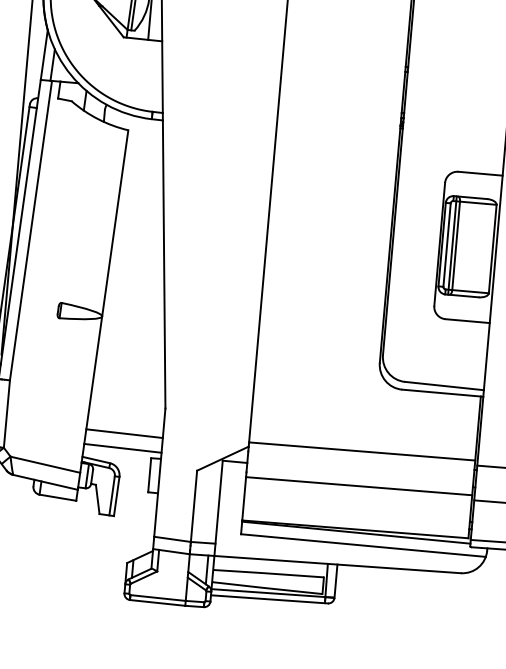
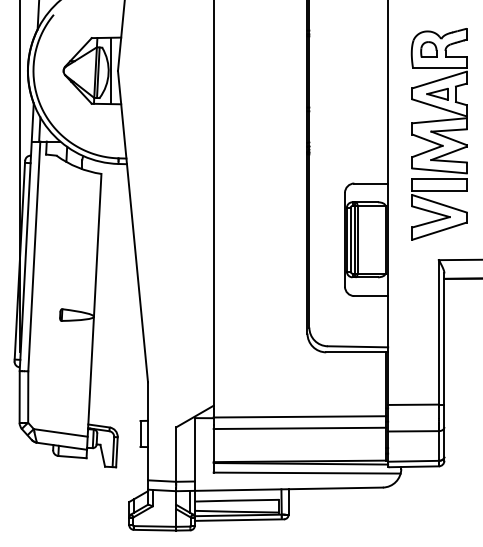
line: (124, 432) -> (118, 403), removed
line: (122, 448) -> (118, 415), removed
line: (361, 450) -> (299, 416), moved

